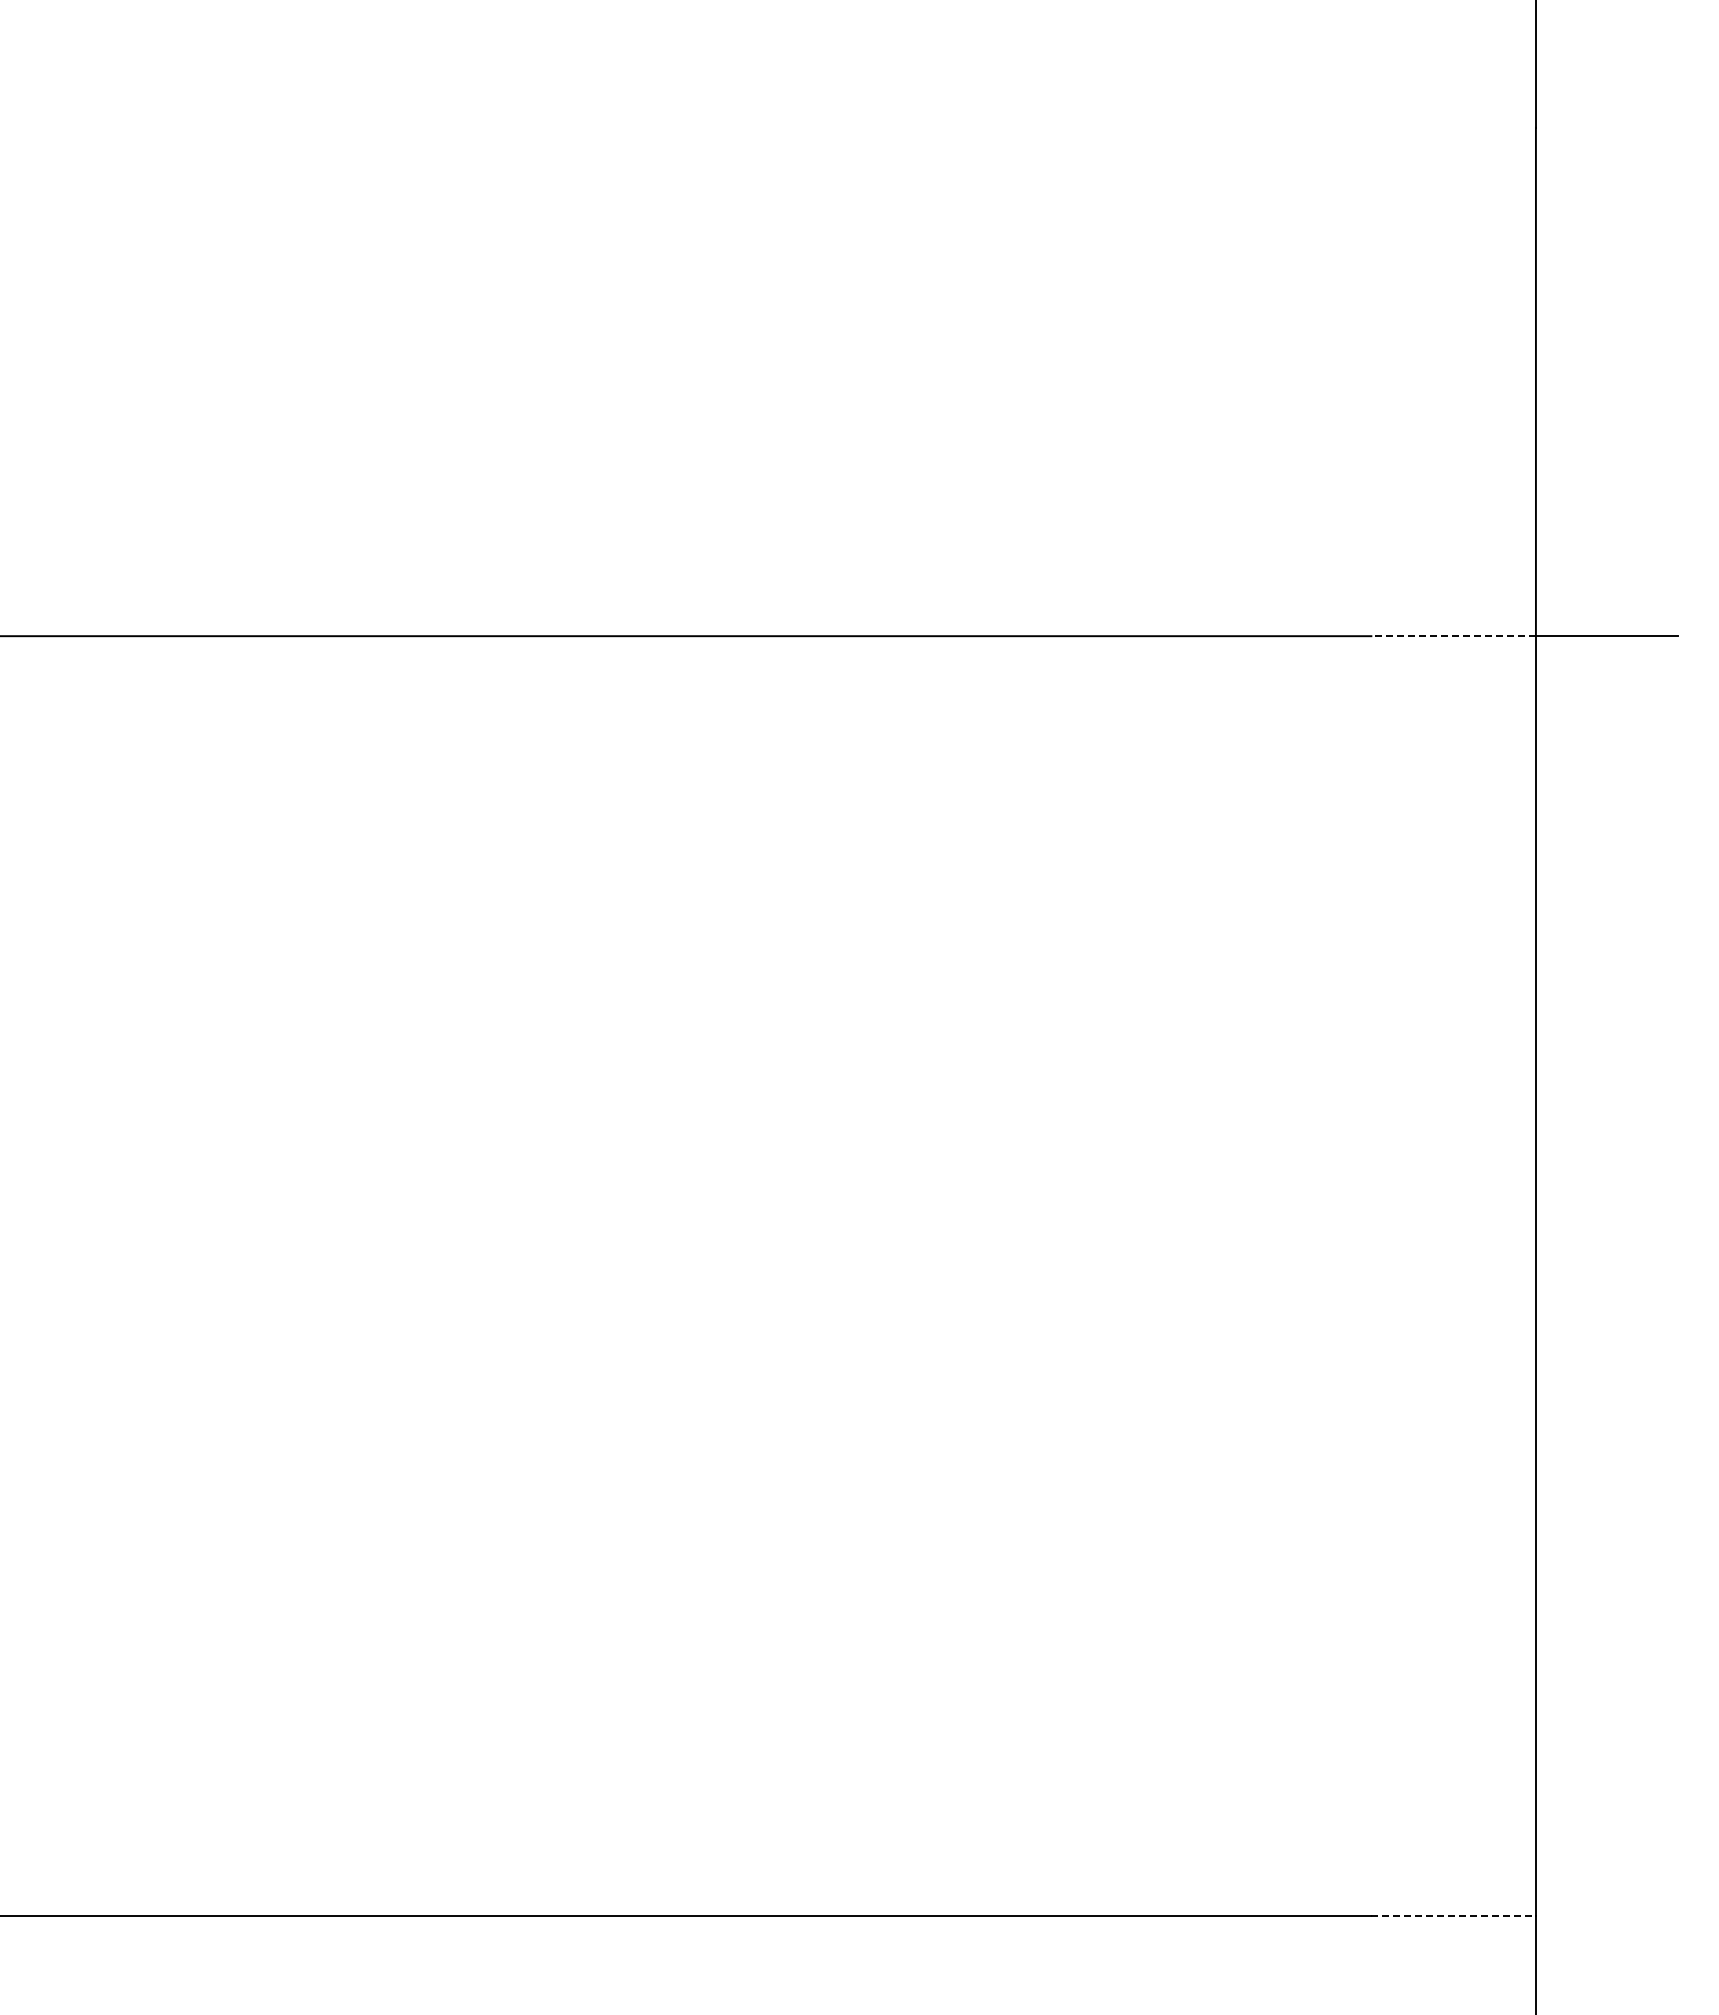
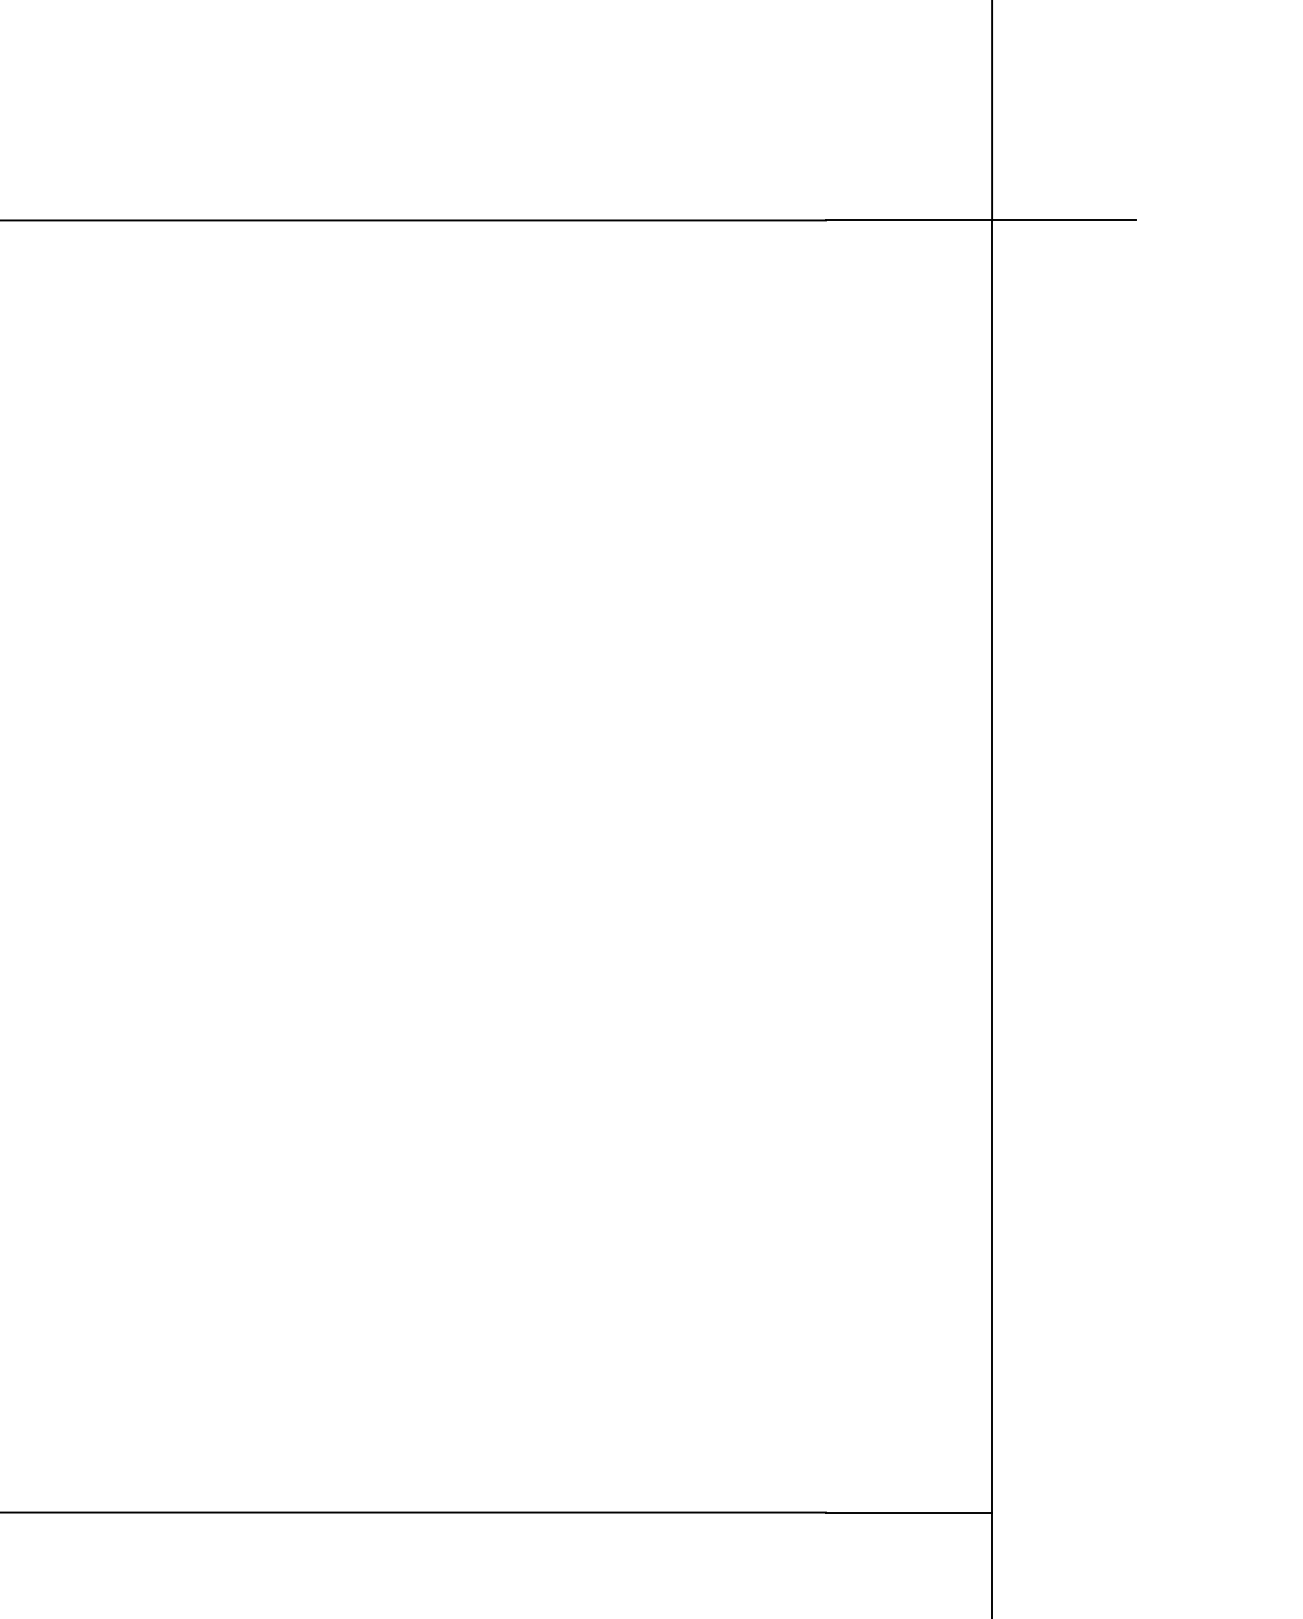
line: (1453, 636) -> (908, 220), dashed -> solid
line: (1454, 1916) -> (909, 1513), dashed -> solid

